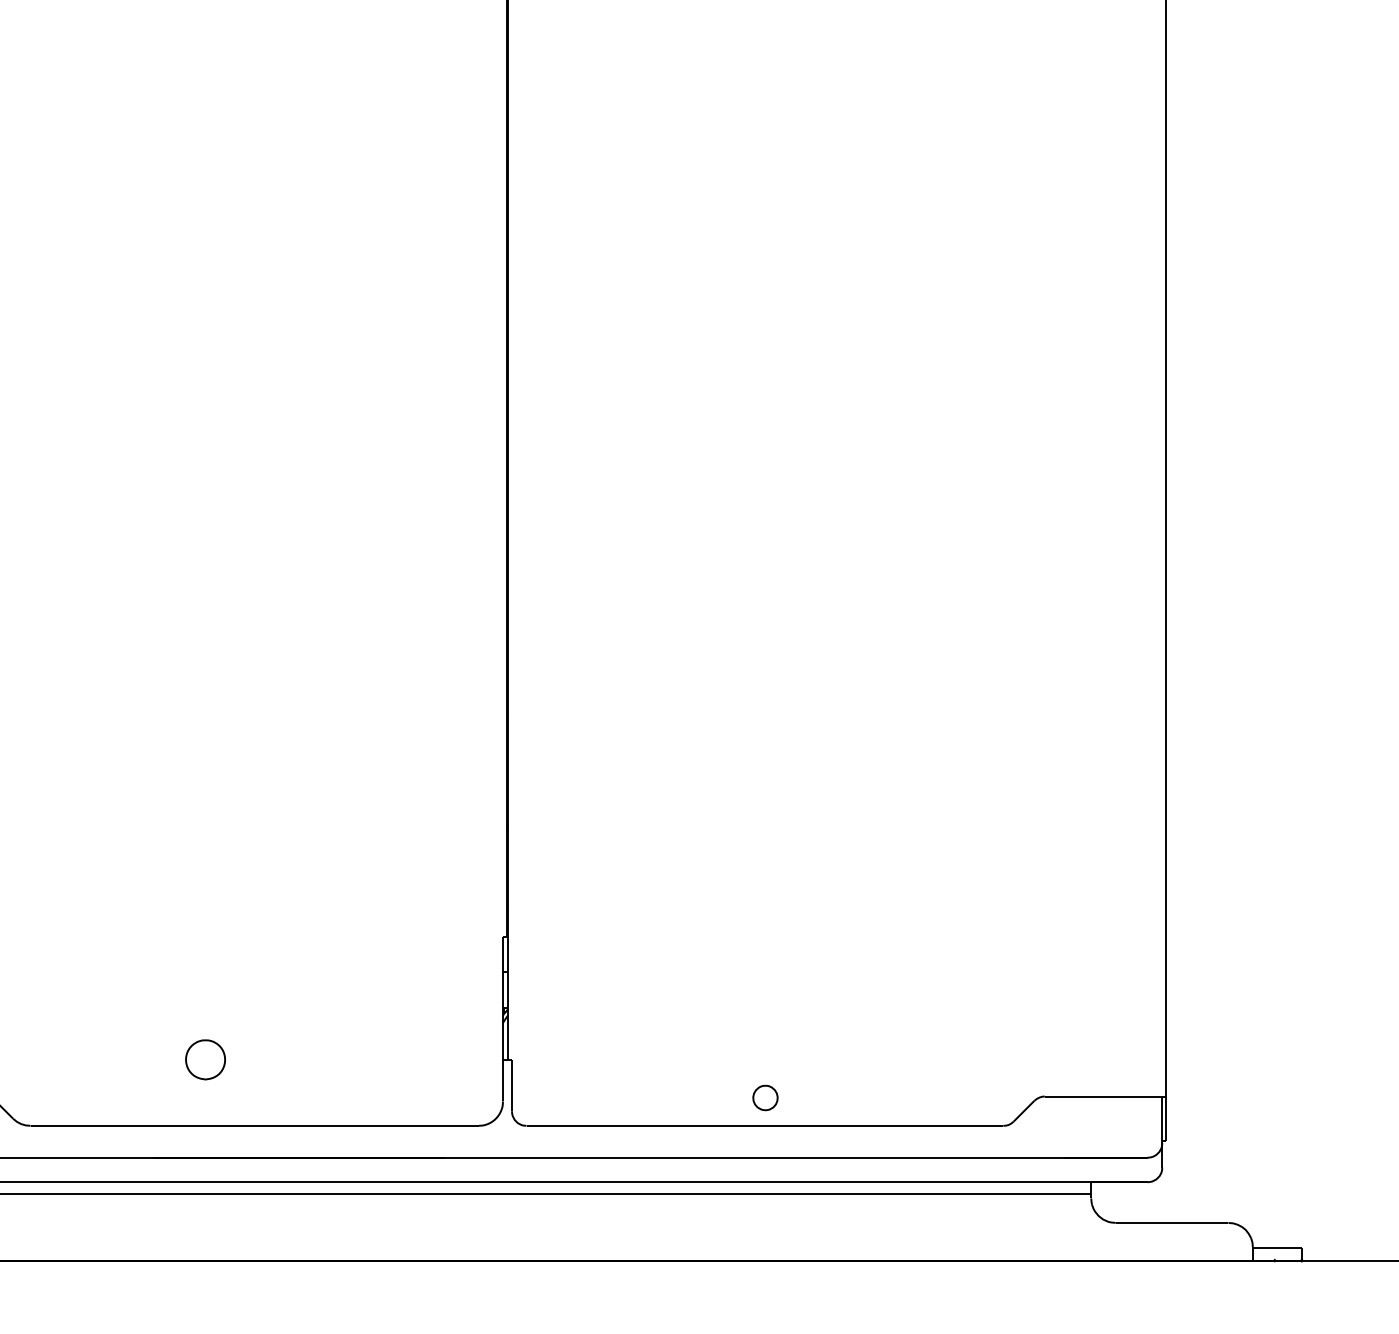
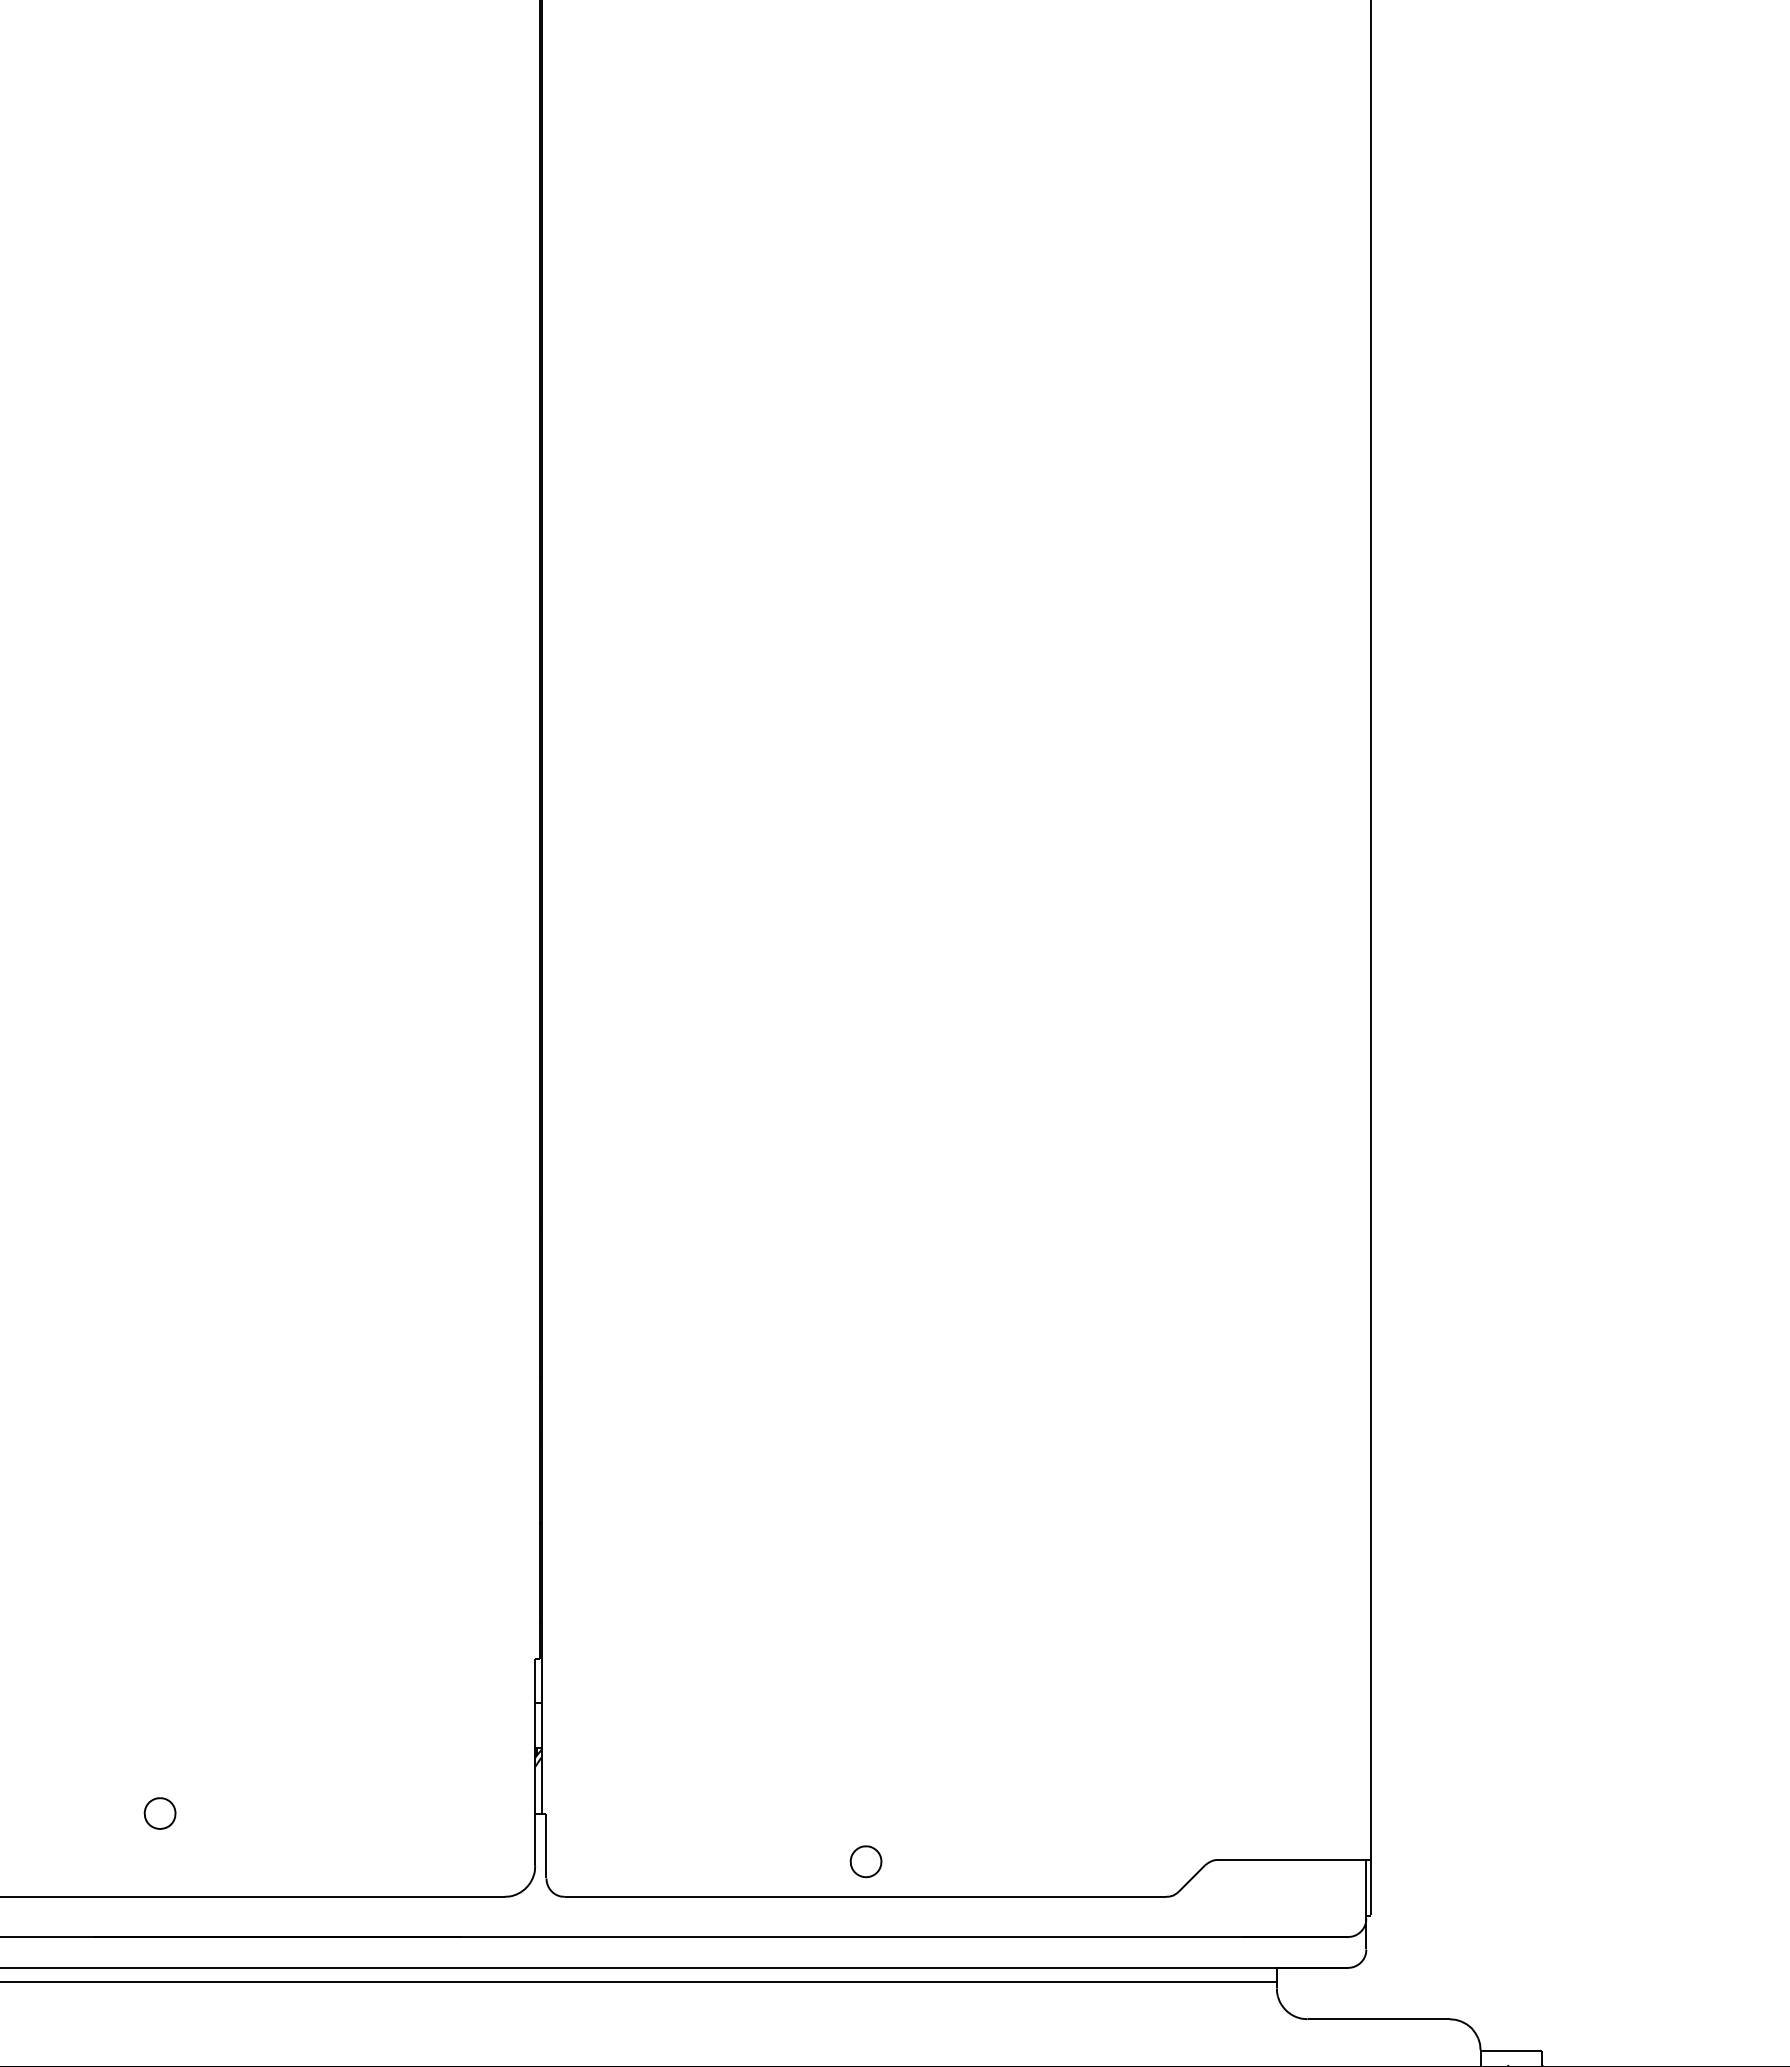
part: (205, 1059) -> (159, 1813), size x0.62

